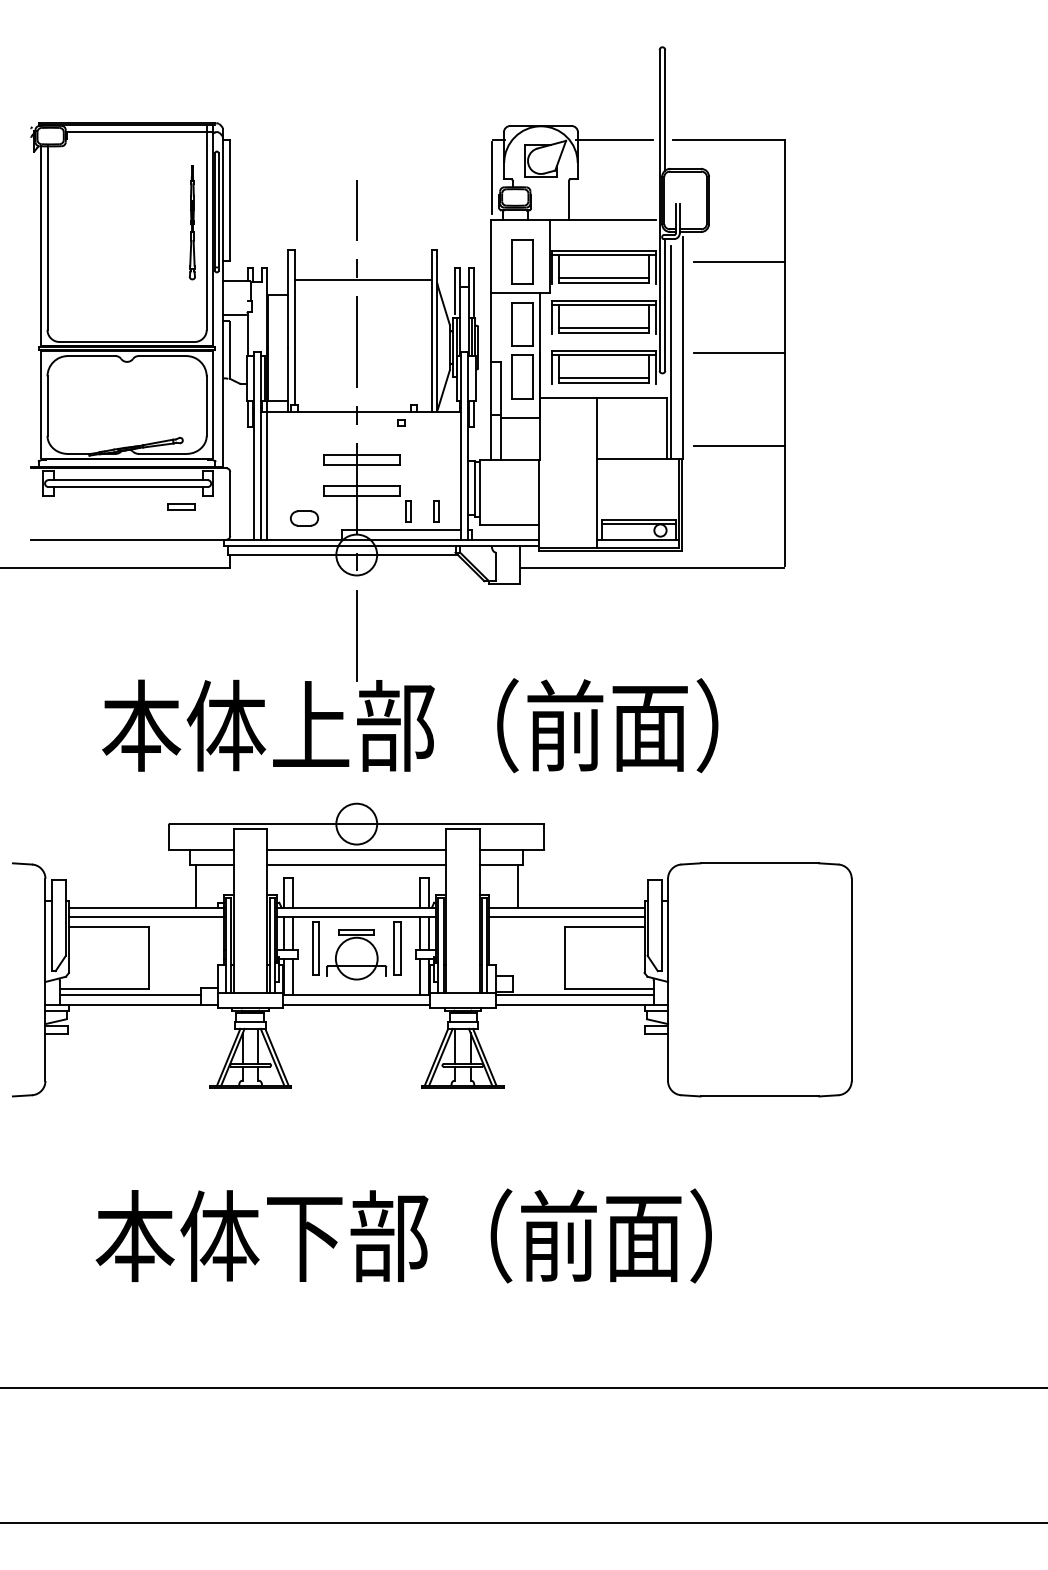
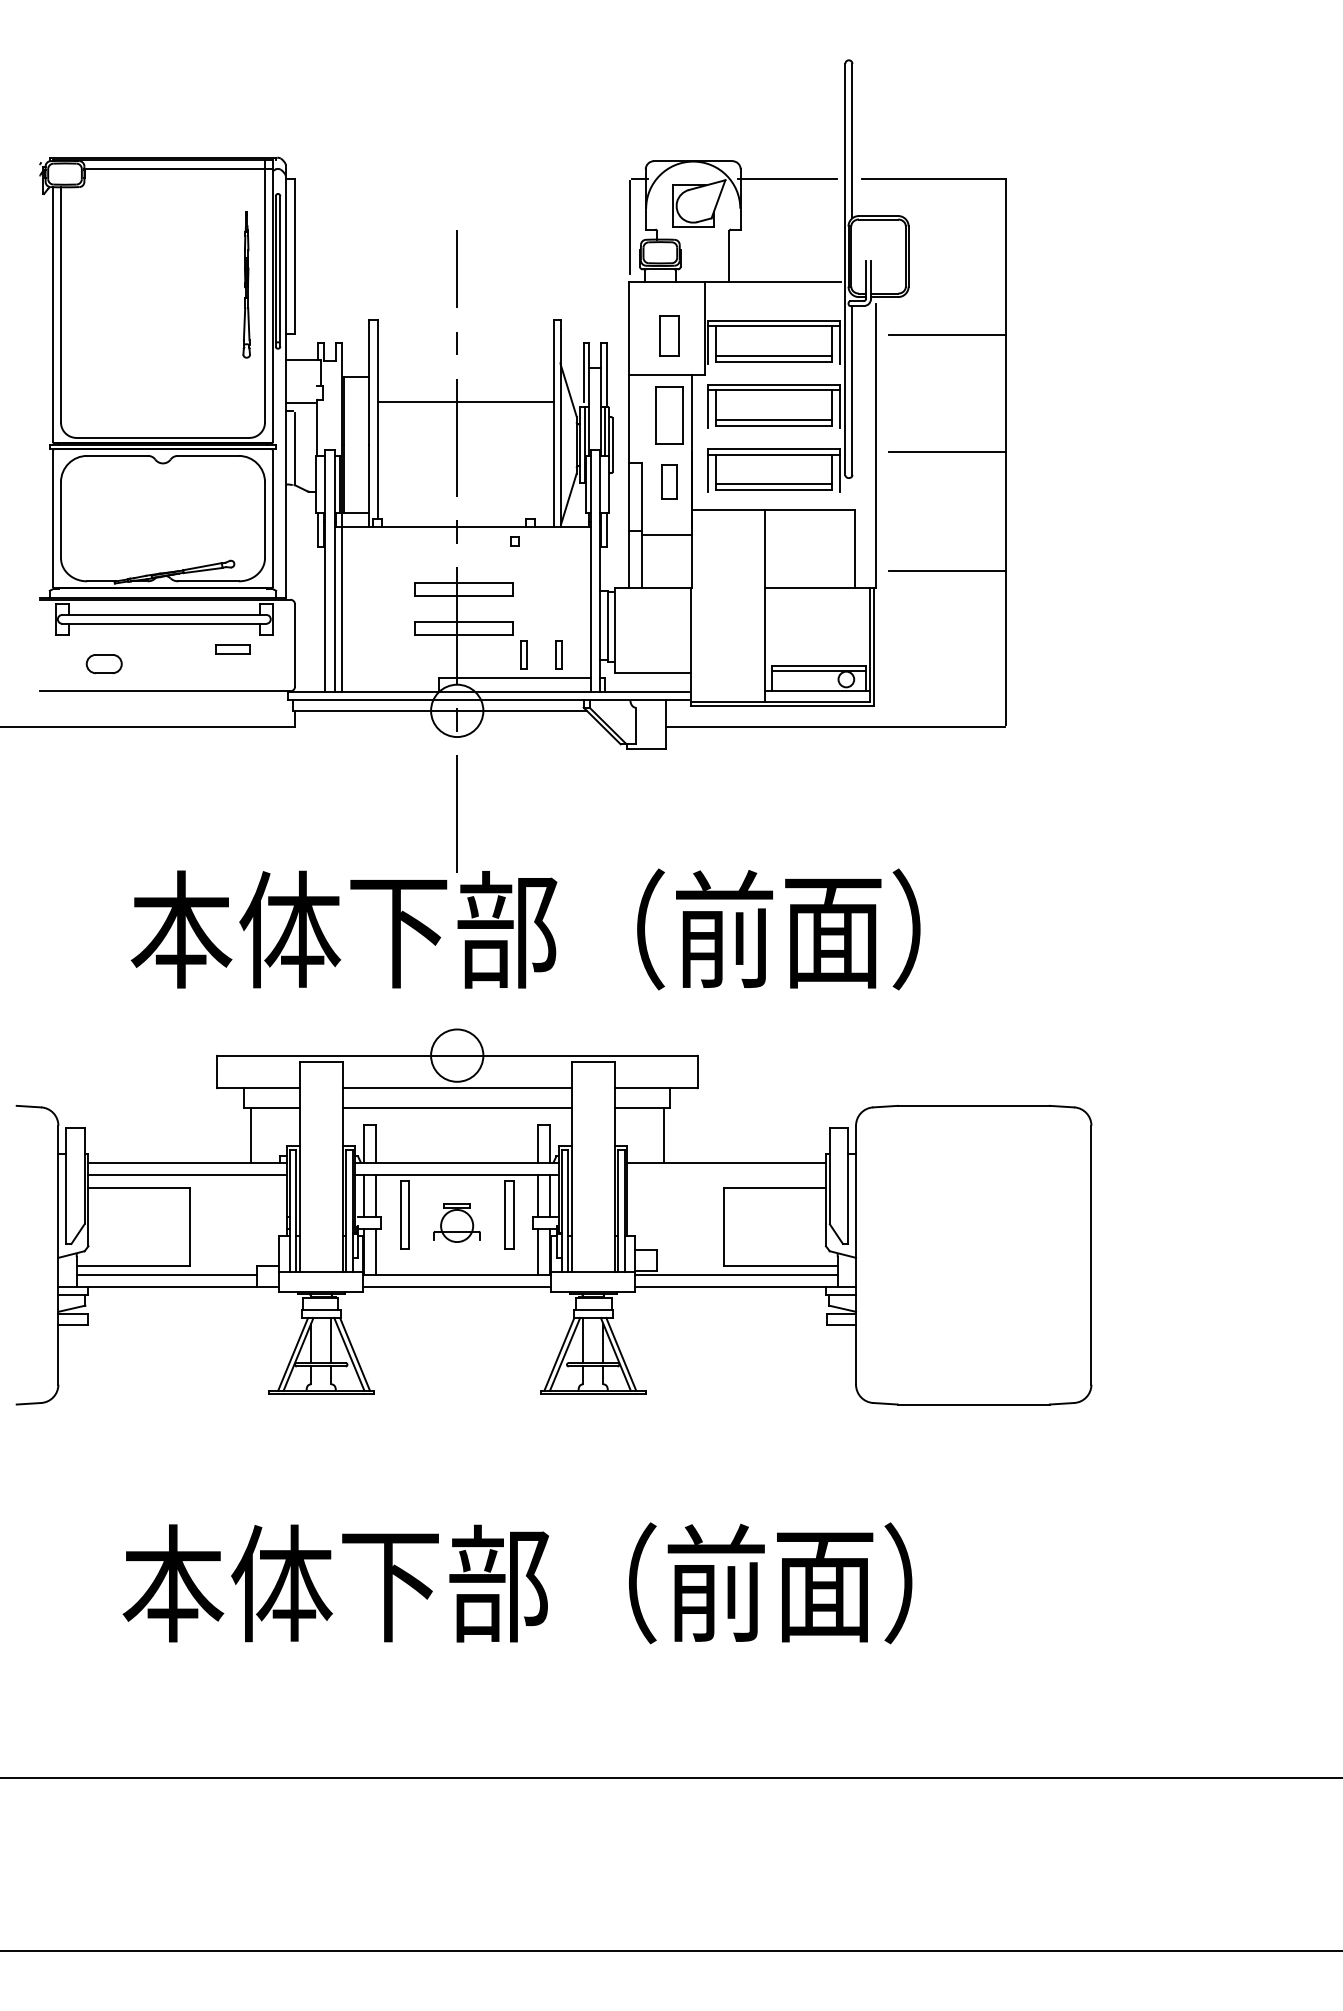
part: (522, 262) -> (669, 335), size x0.7
line: (363, 280) -> (465, 402), moved
line: (670, 351) -> (859, 450), removed
part: (522, 376) -> (669, 481), size x0.6
part: (303, 518) -> (103, 664), moved
text: (310, 726) -> (398, 930), 本体上部（前面） -> 本体下部（前面）
line: (566, 916) -> (726, 1174), removed
part: (356, 954) -> (456, 1222), size x0.6

